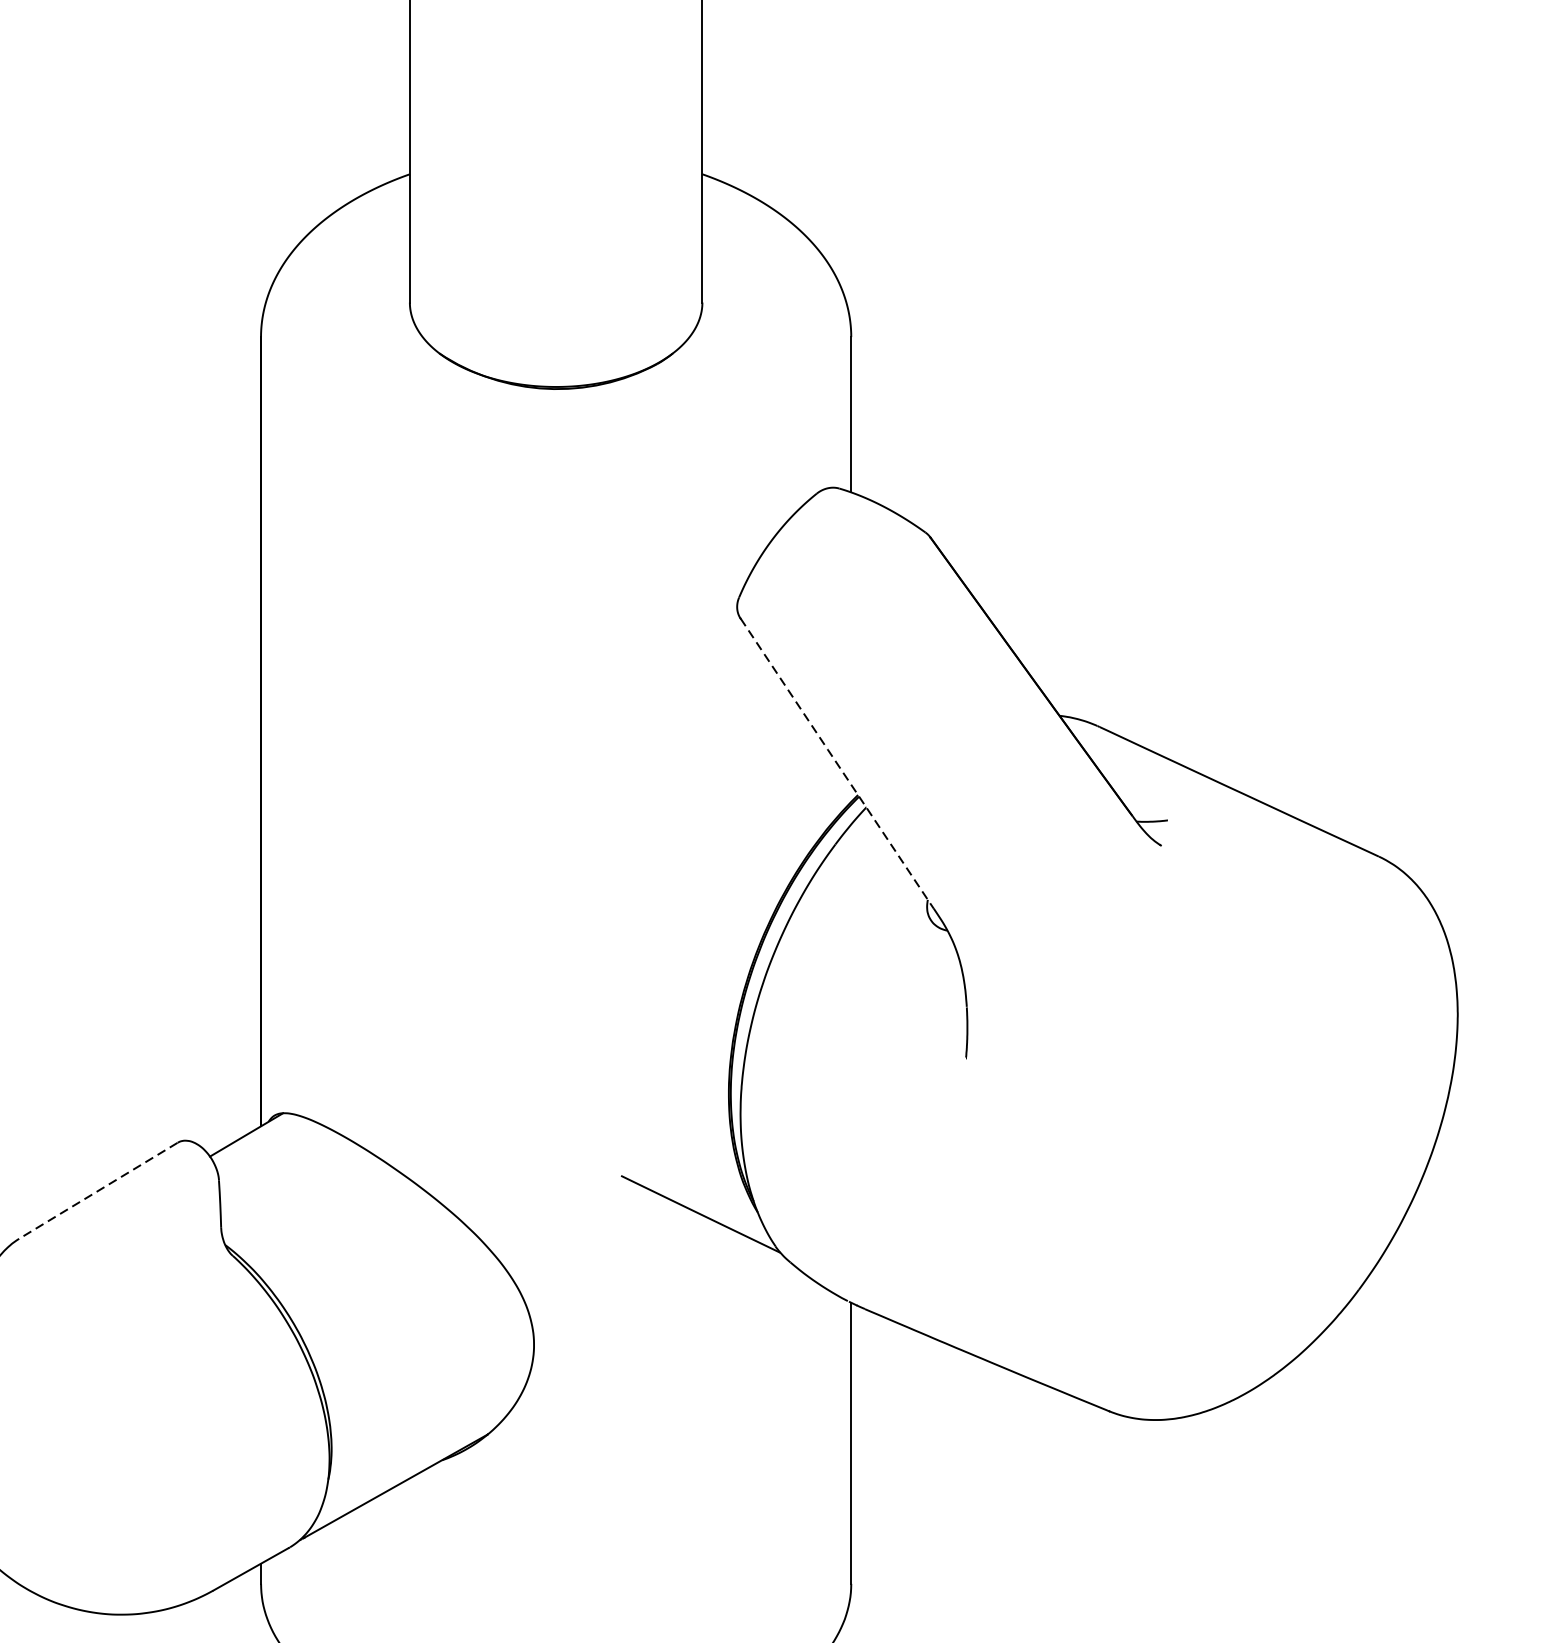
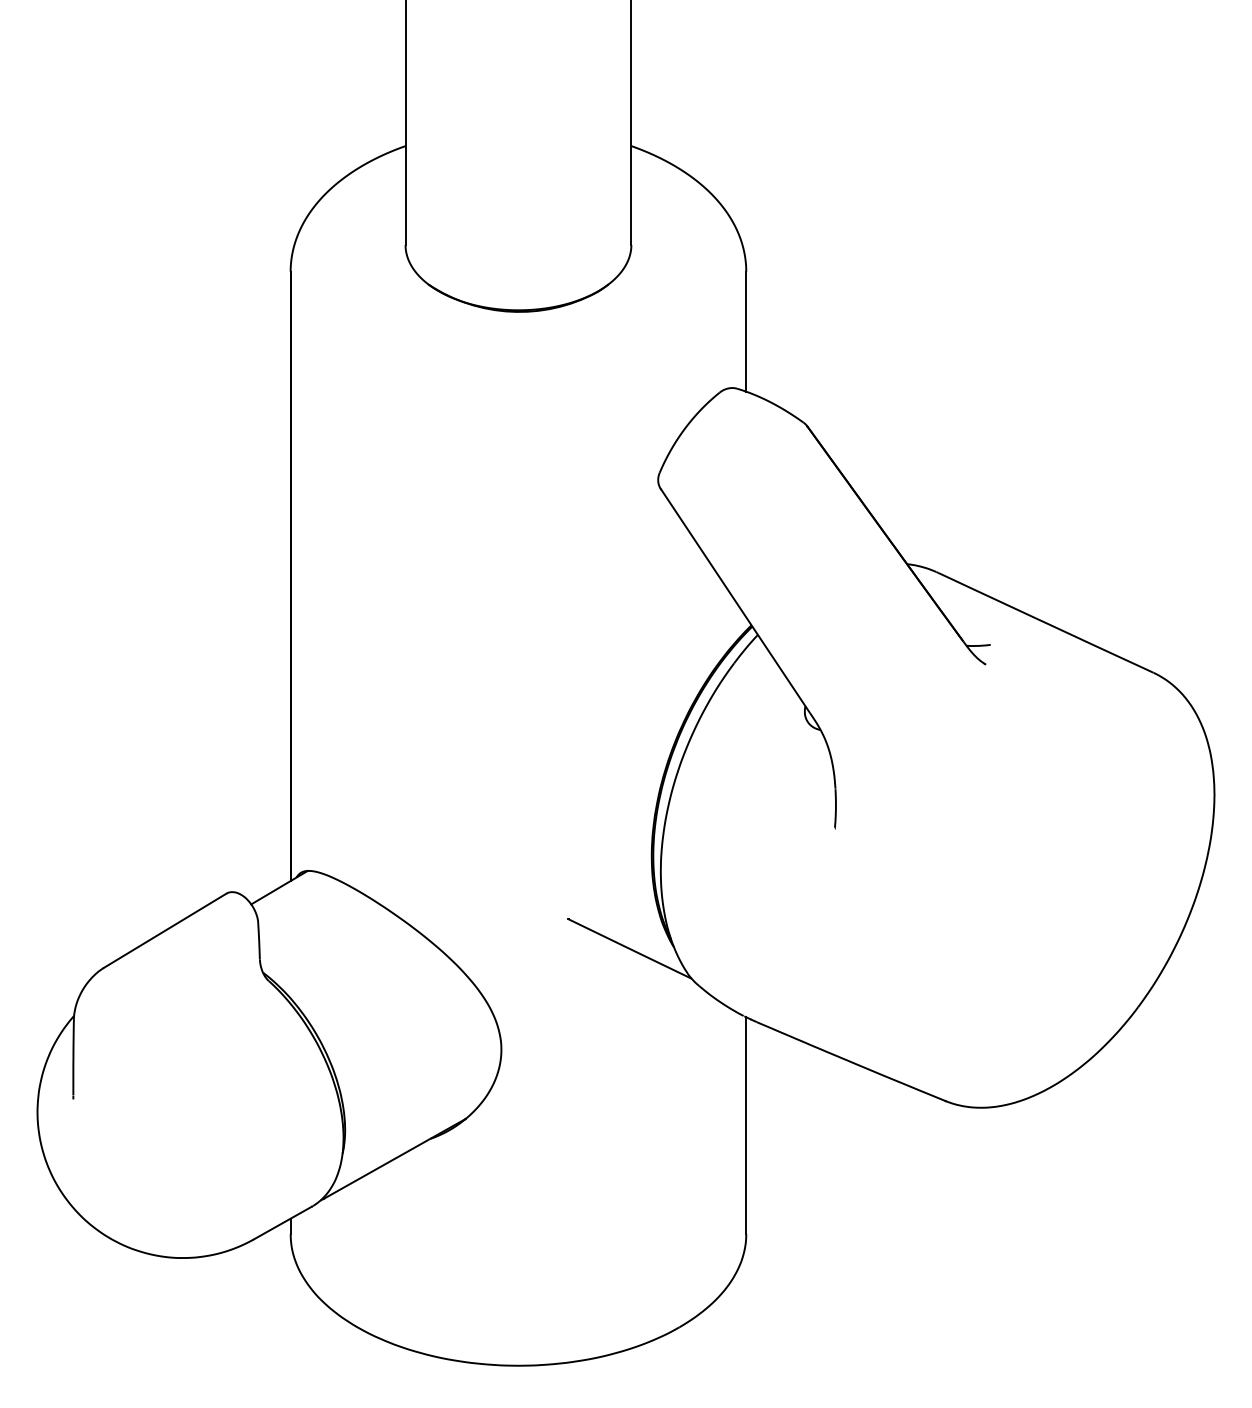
line: (837, 764) -> (735, 601), dashed -> solid
line: (98, 1190) -> (165, 930), dashed -> solid

